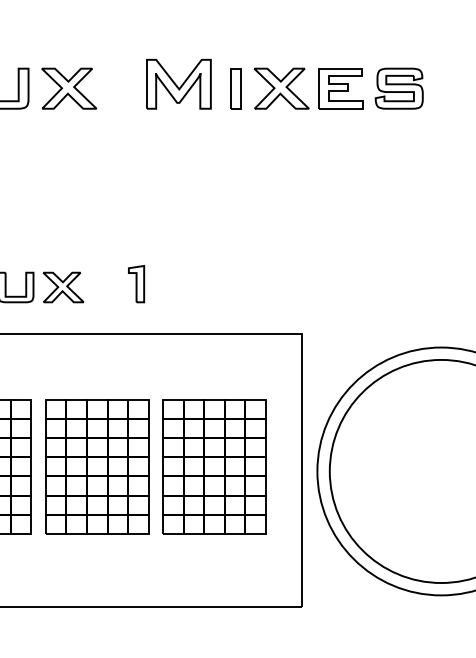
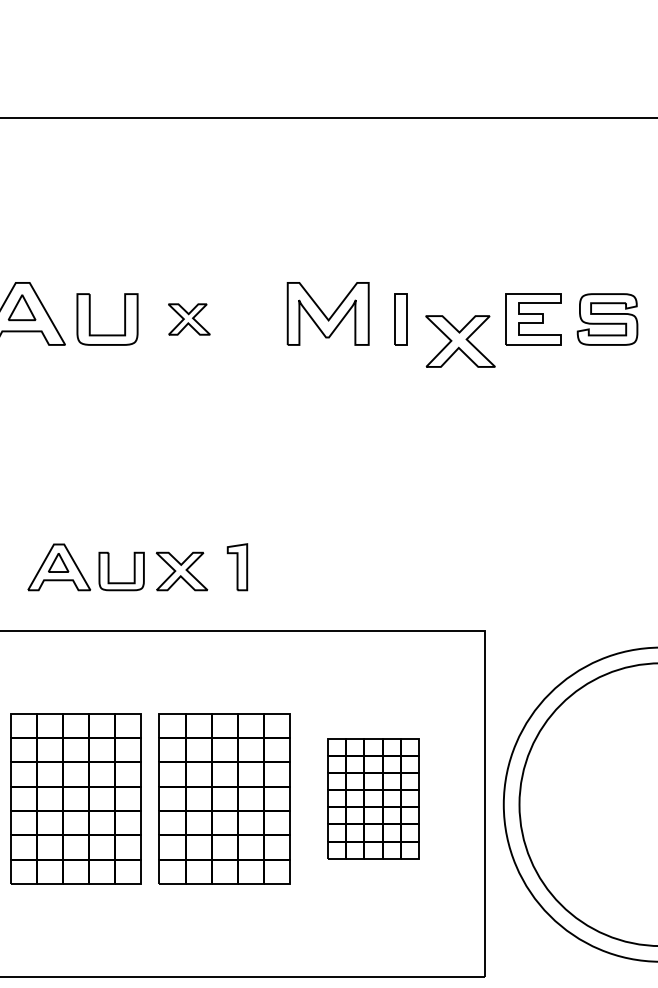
part: (69, 88) -> (189, 319), size x0.6
part: (281, 88) -> (460, 341), moved
part: (136, 284) -> (237, 567), moved
part: (214, 466) -> (373, 798), size x0.7

